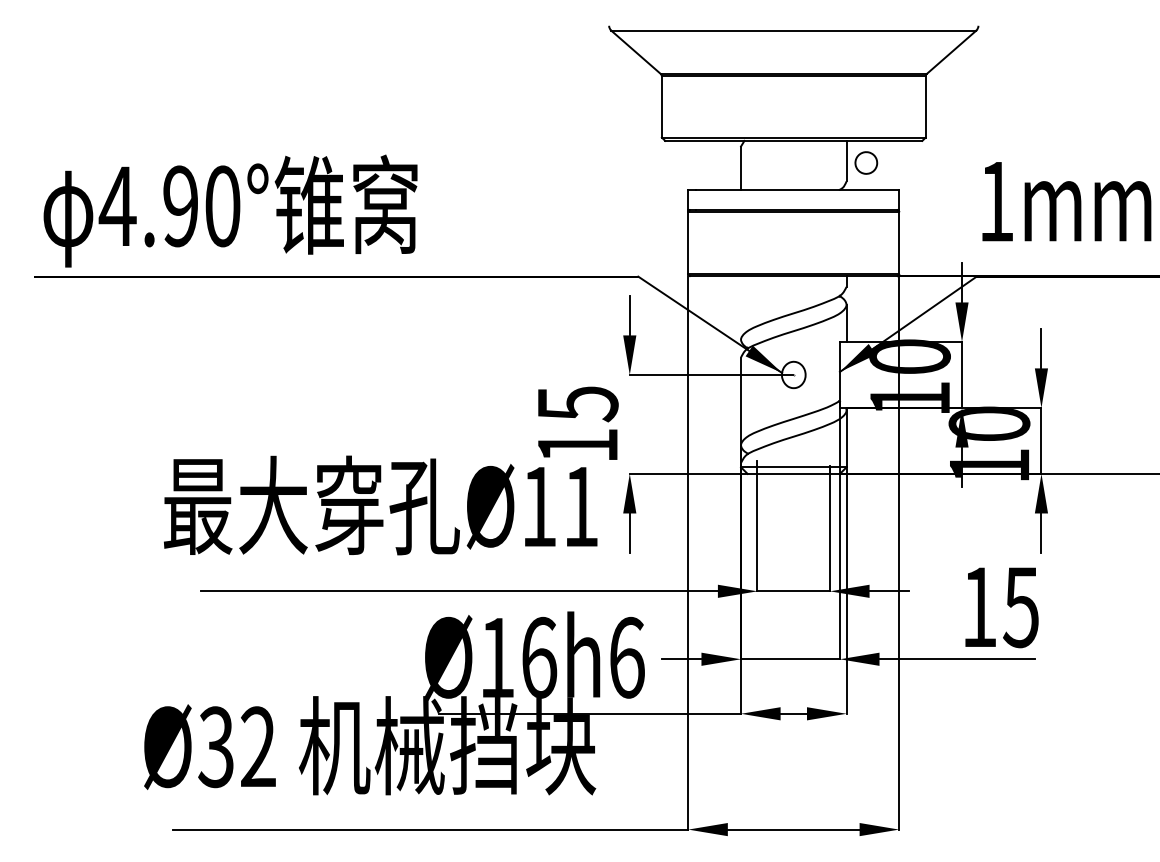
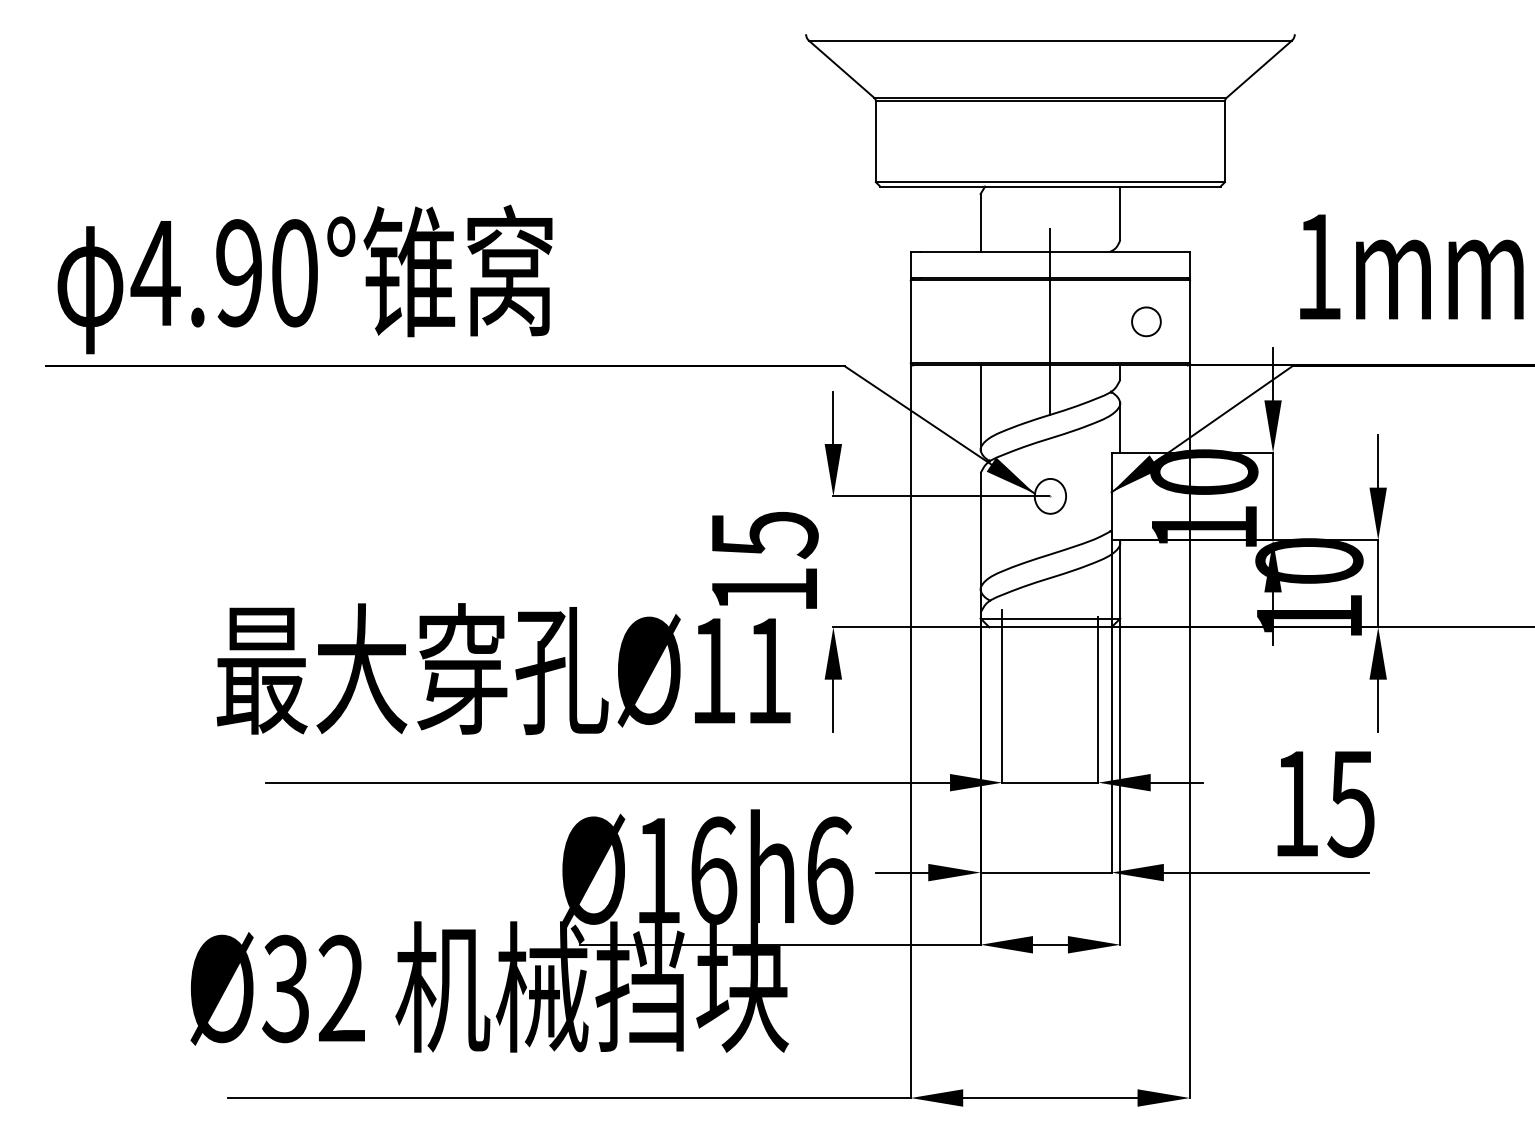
part: (866, 162) -> (1146, 321), moved
line: (793, 242) -> (1050, 321), added
line: (740, 307) -> (980, 407), added

